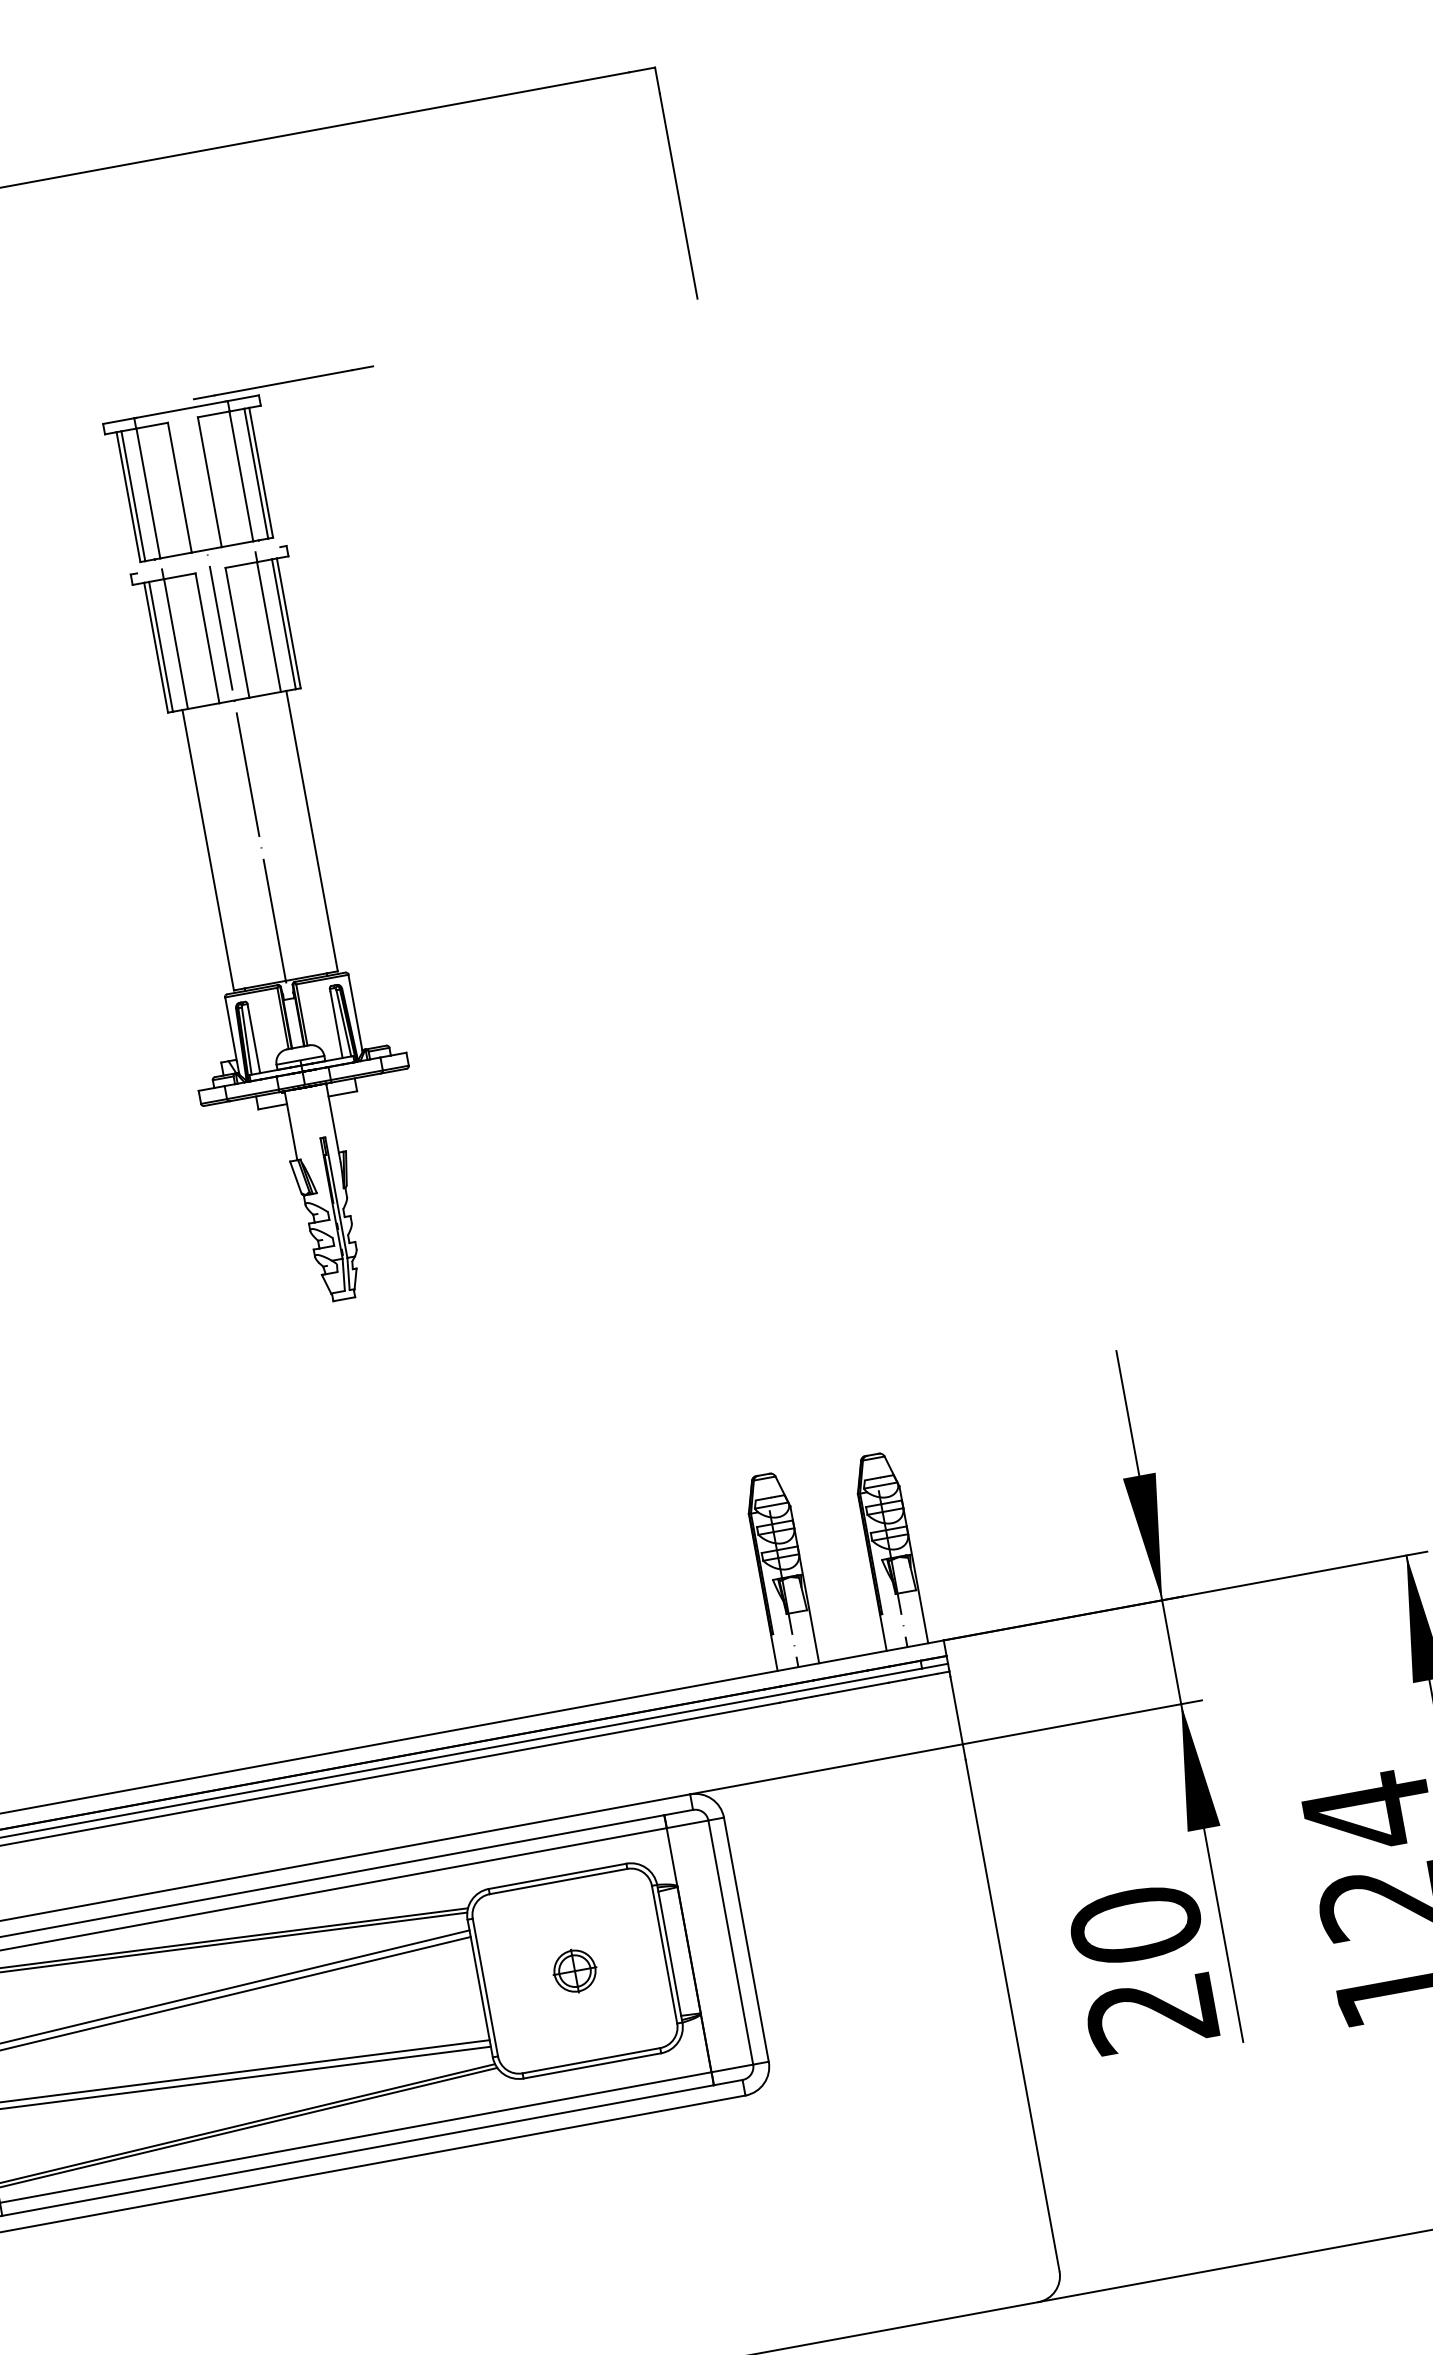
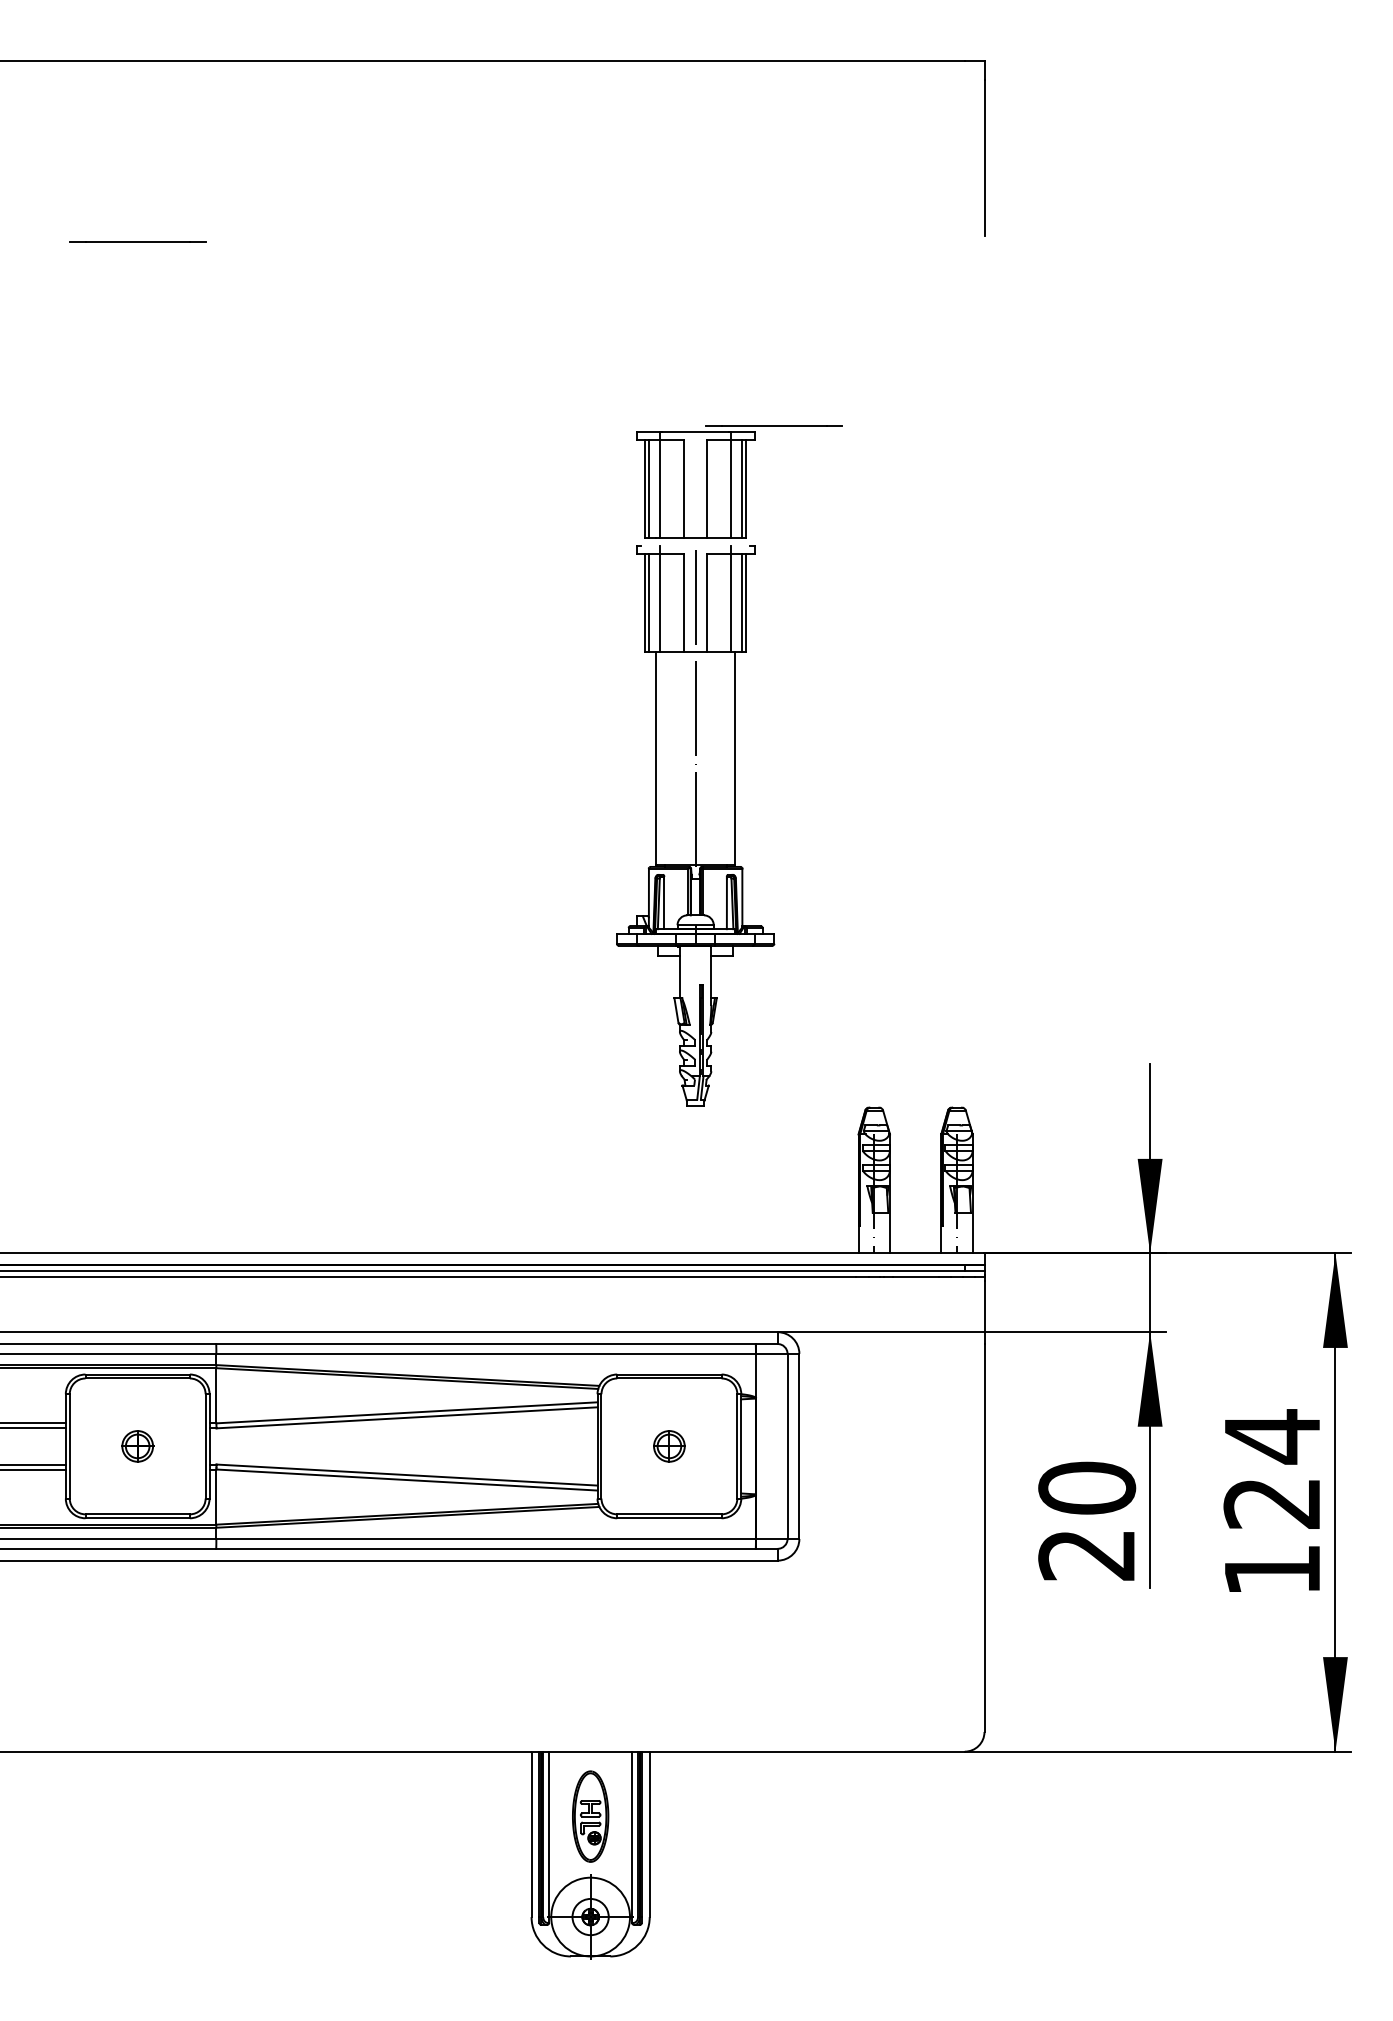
part: (306, 841) -> (729, 765), moved

